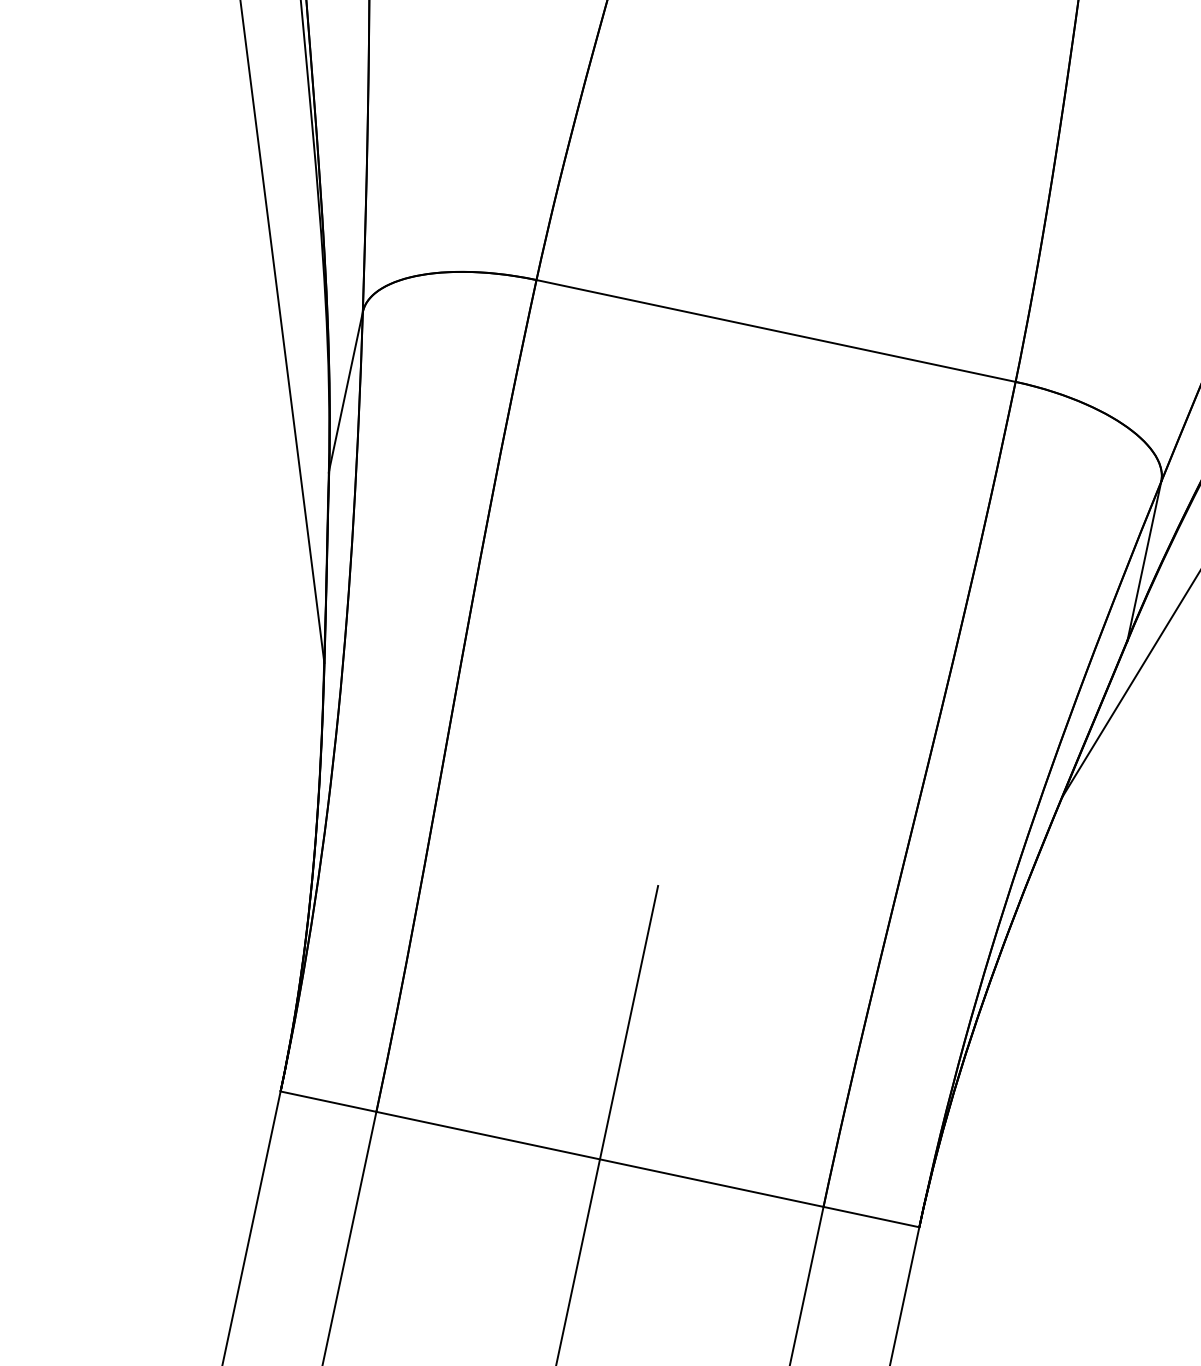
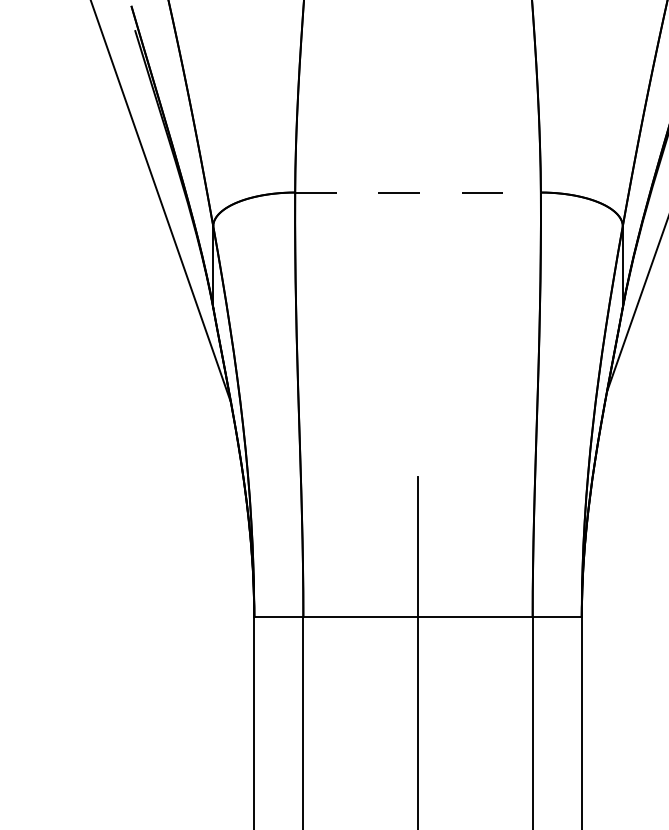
line: (776, 331) -> (418, 192), solid -> dashed

